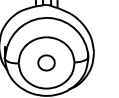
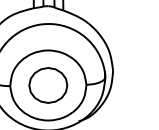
part: (46, 62) -> (48, 84), size x1.67

